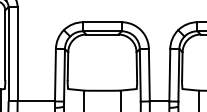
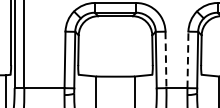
line: (169, 74) -> (187, 59), solid -> dashed
line: (149, 75) -> (166, 60), solid -> dashed

